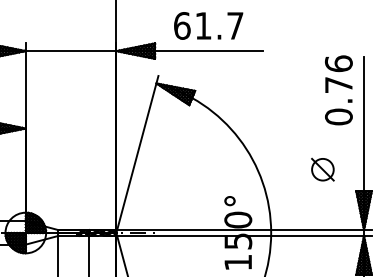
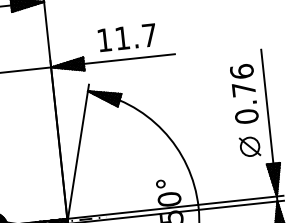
text: (182, 25) -> (104, 39), 61.7 -> 11.7
text: (338, 90) -> (244, 94), moved
part: (322, 169) -> (249, 146), moved

